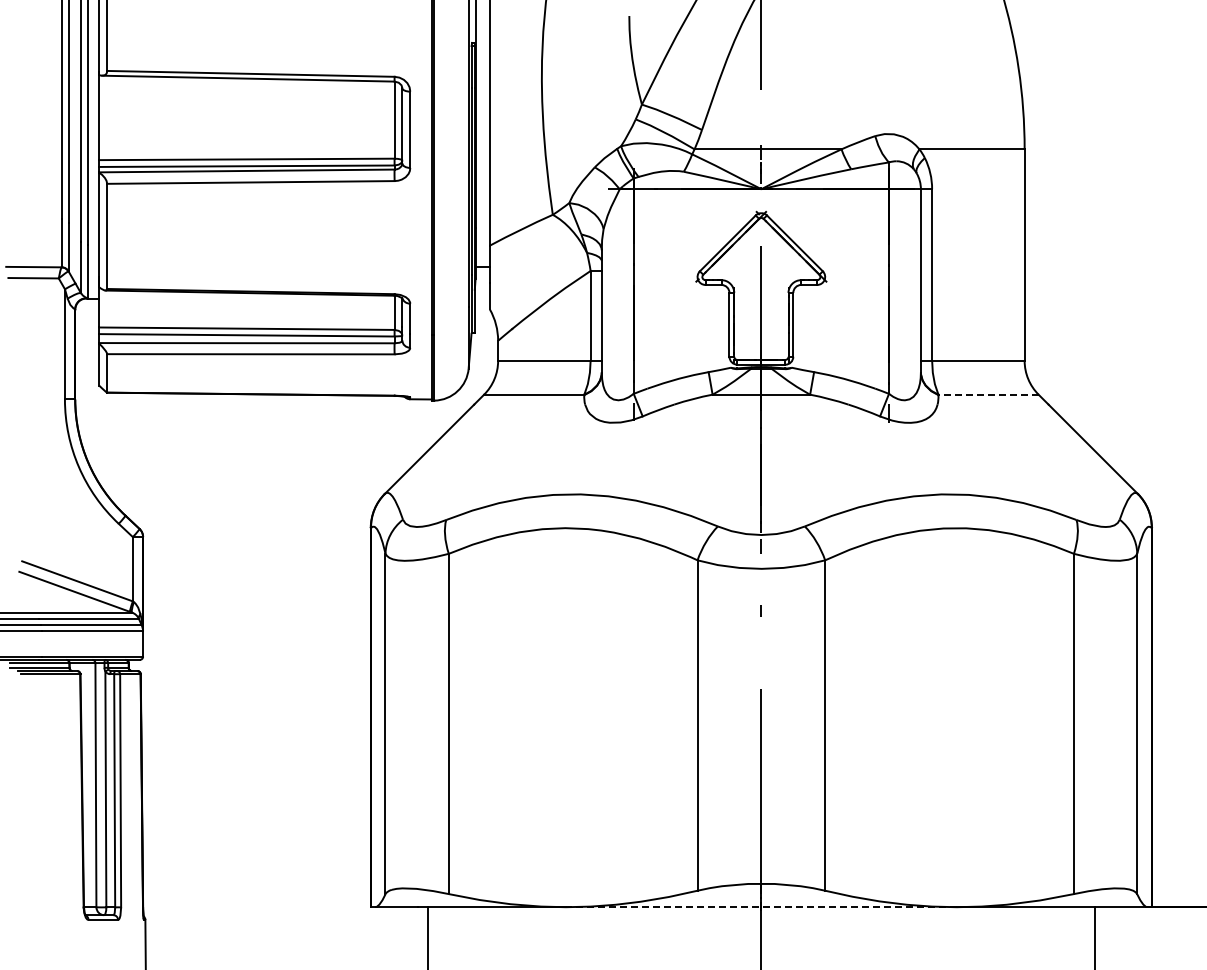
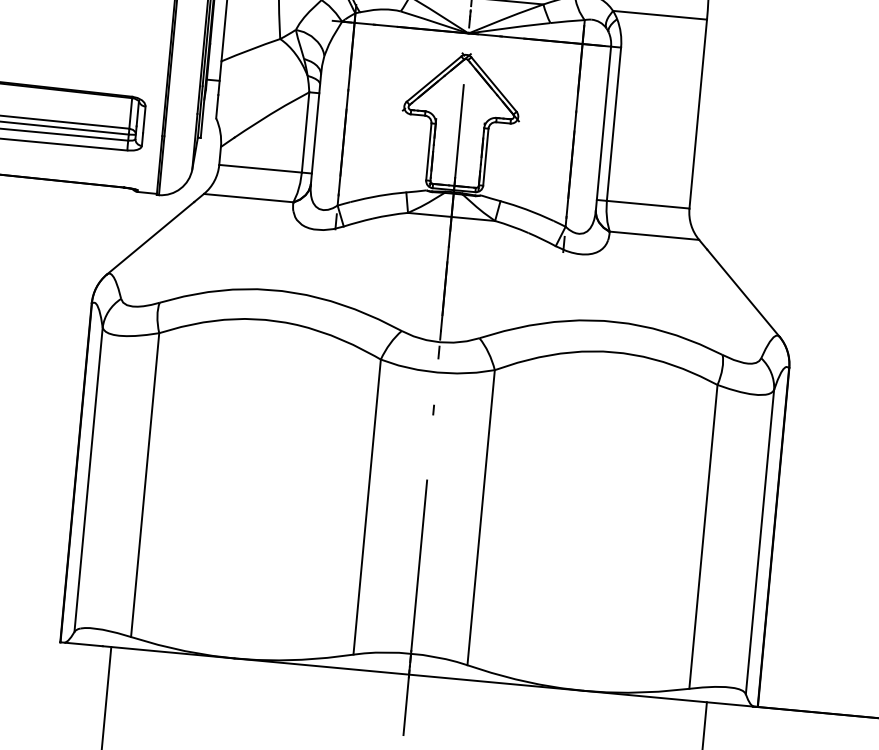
line: (988, 394) -> (654, 235), dashed -> solid
line: (760, 907) -> (408, 674), dashed -> solid

